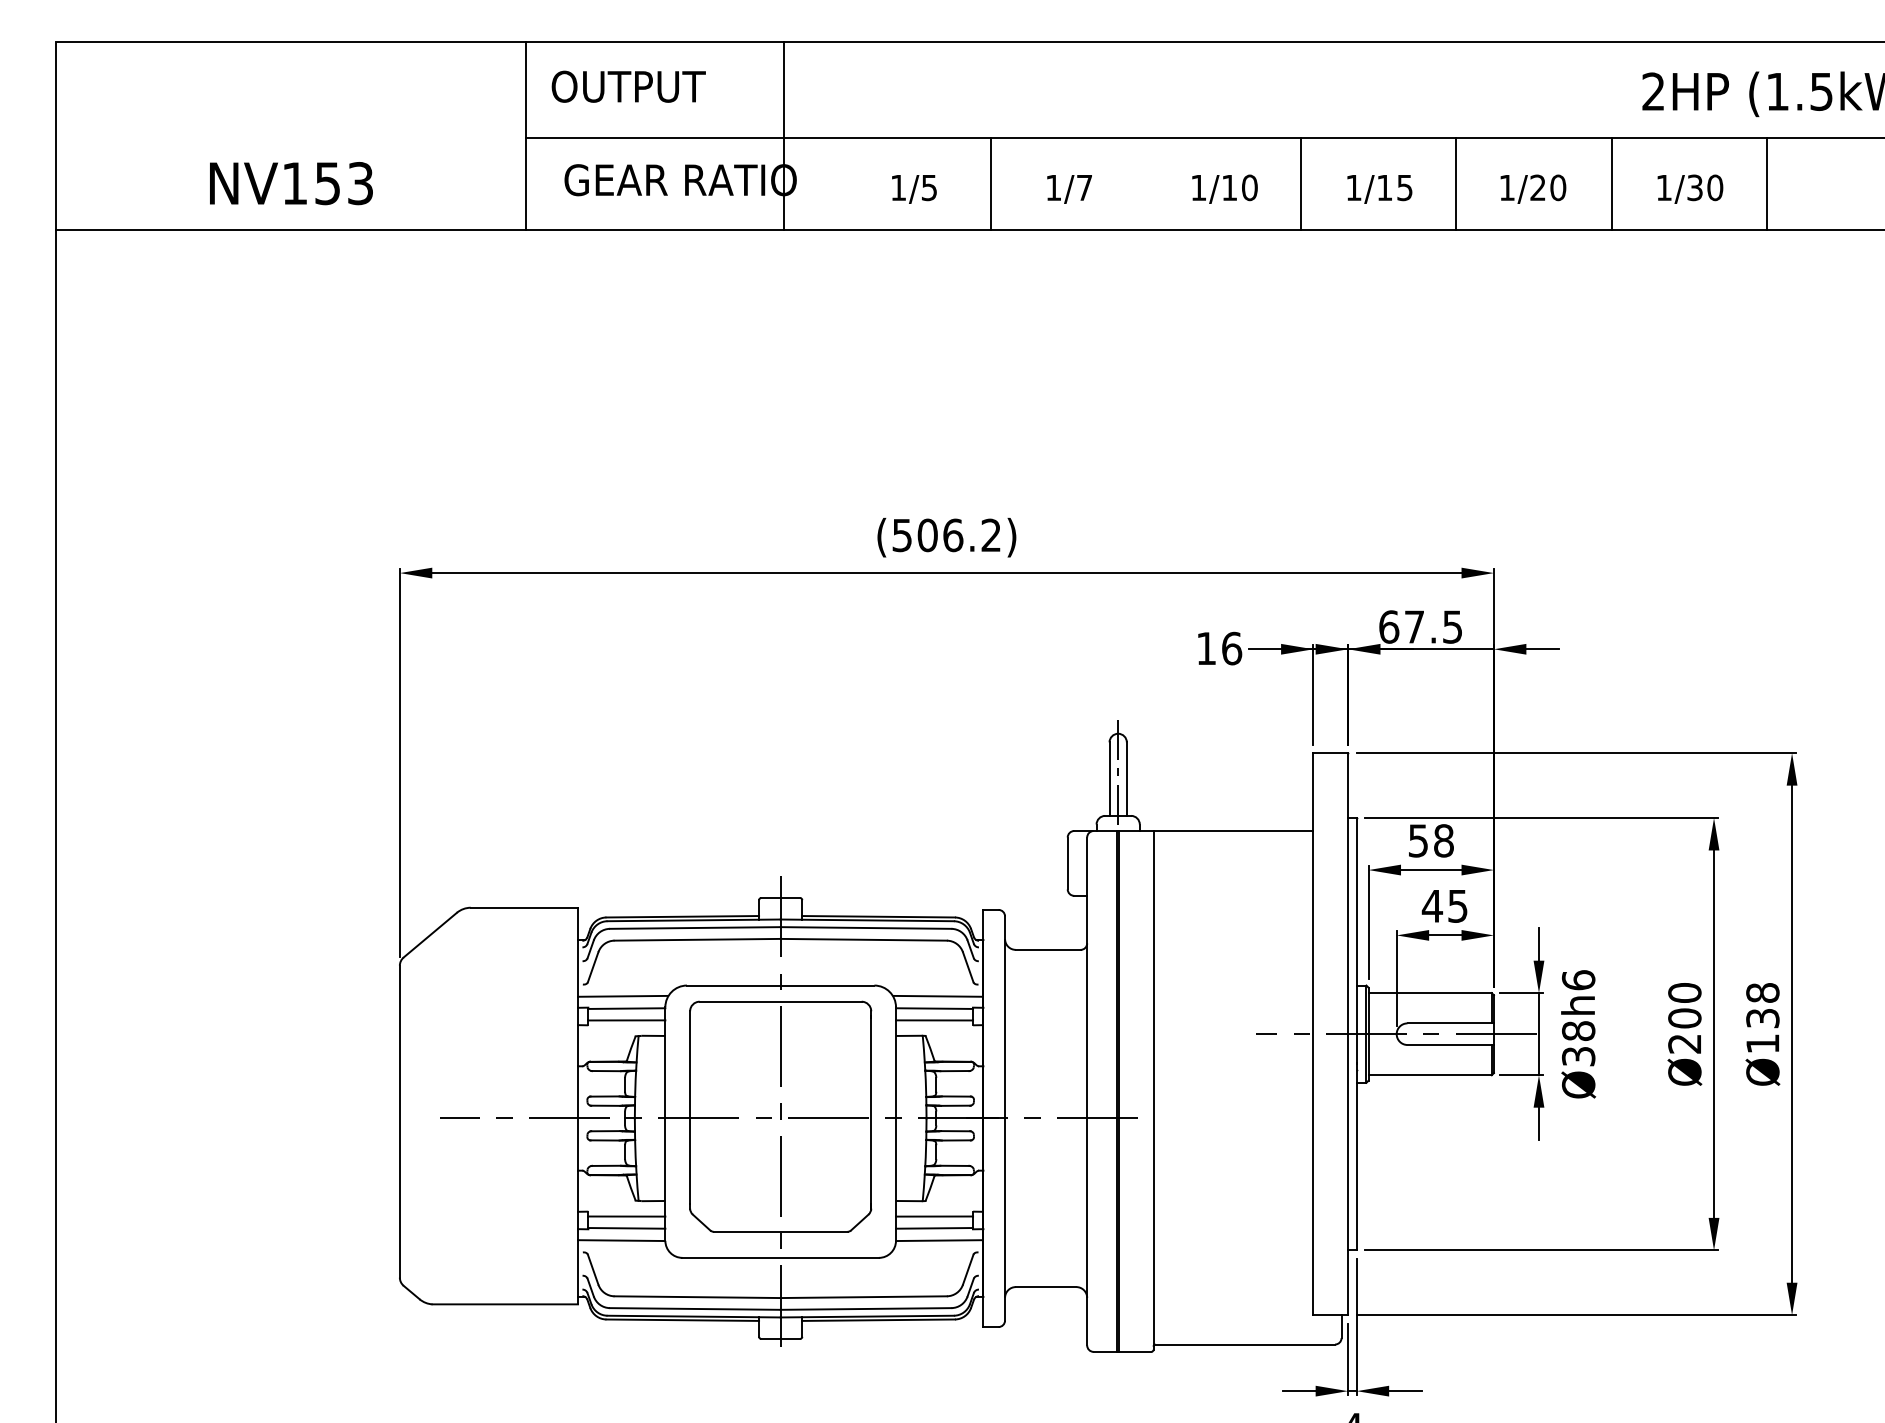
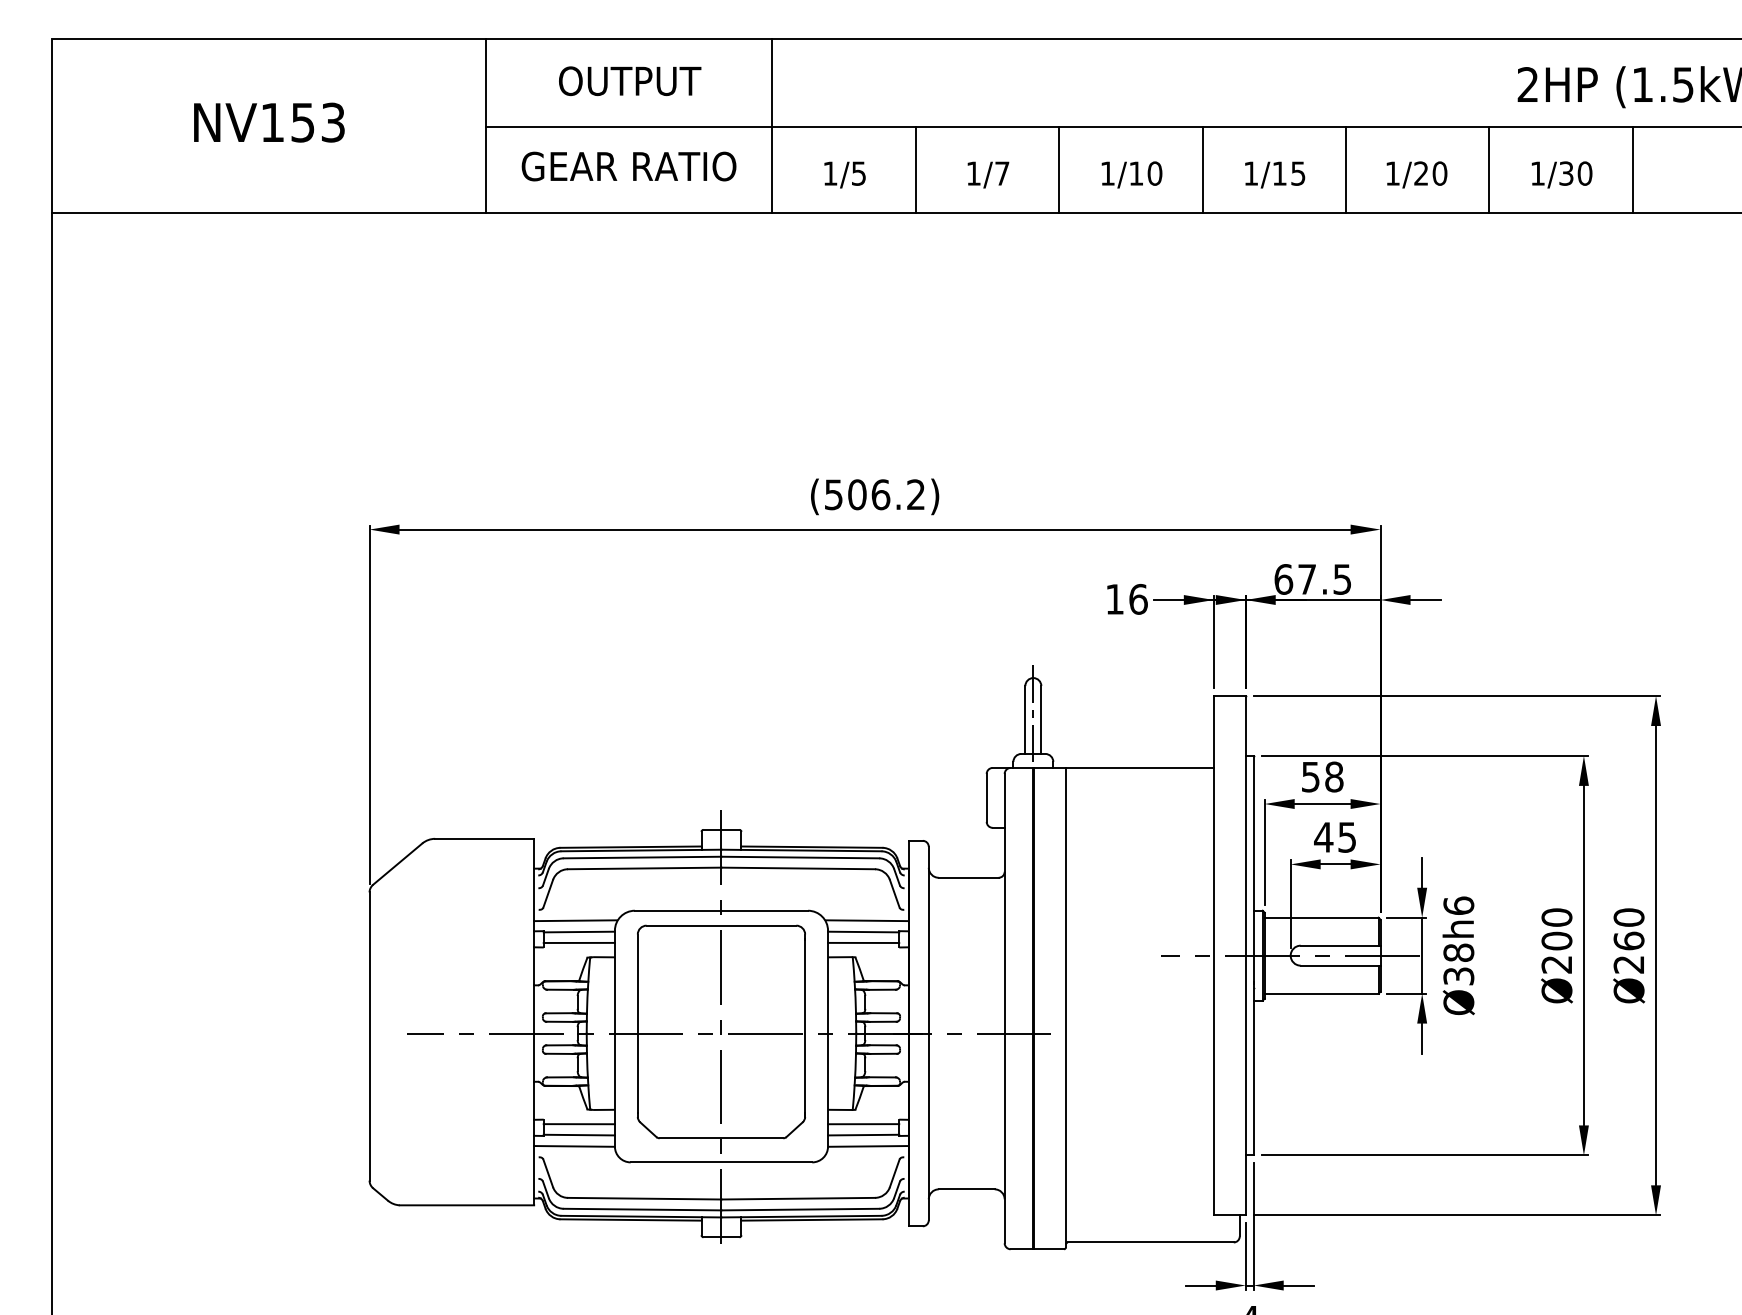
text: (629, 87) -> (630, 81), moved
line: (783, 135) -> (772, 125), moved
text: (291, 183) -> (269, 122), moved
line: (1146, 183) -> (1059, 169), added
text: (1762, 1017) -> (1628, 940), Ø138 -> Ø260

